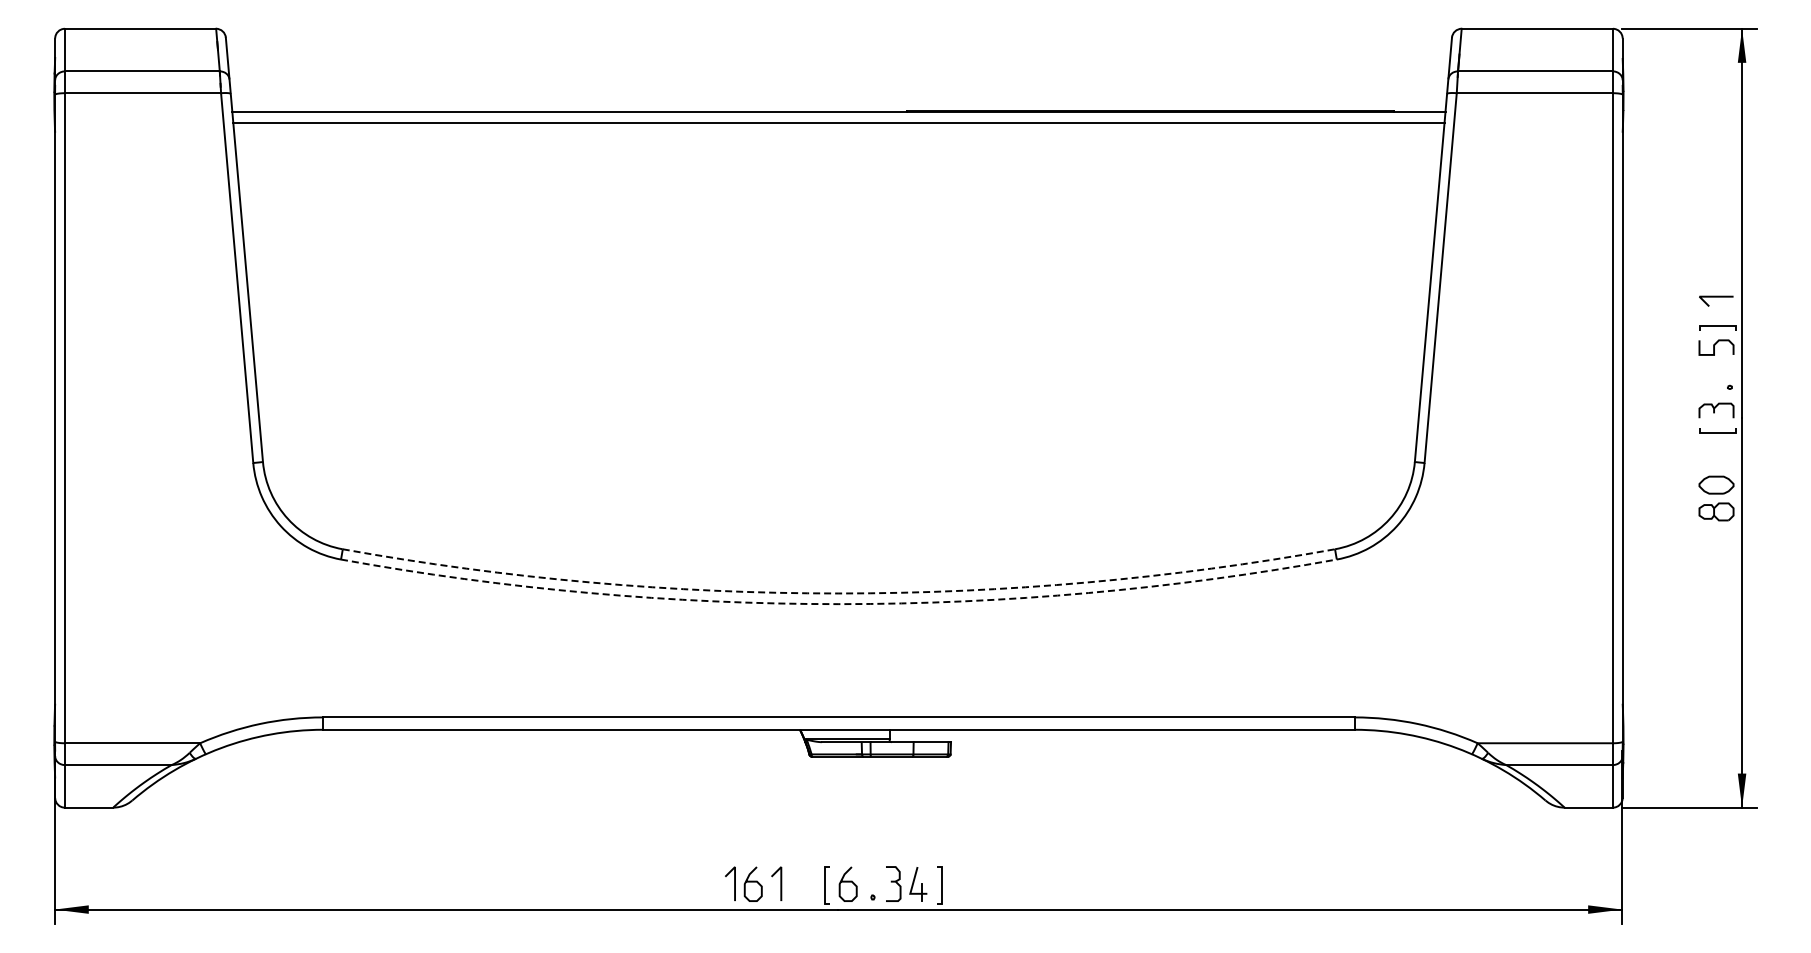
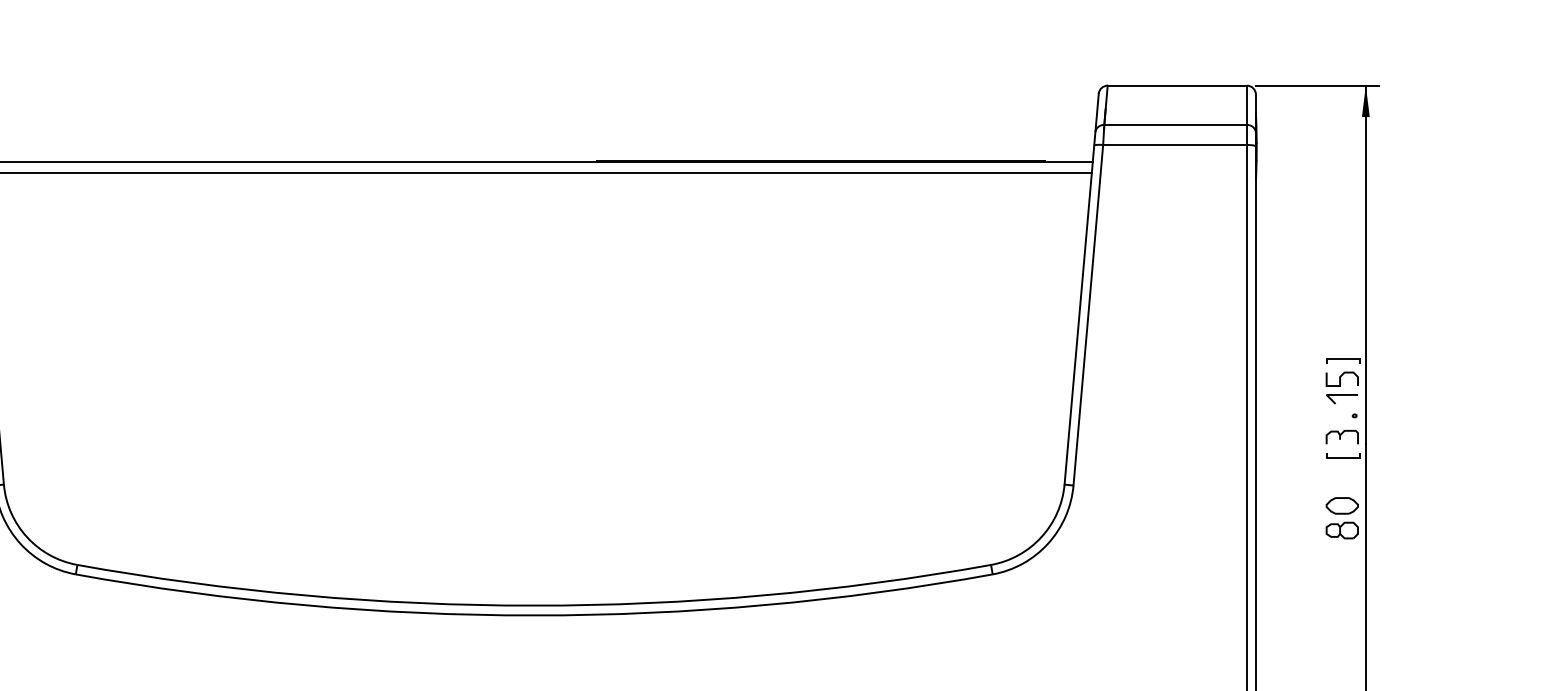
line: (1716, 297) -> (1342, 395), moved
arc: (838, 593) -> (533, 605), dashed -> solid
arc: (838, 604) -> (533, 615), dashed -> solid

